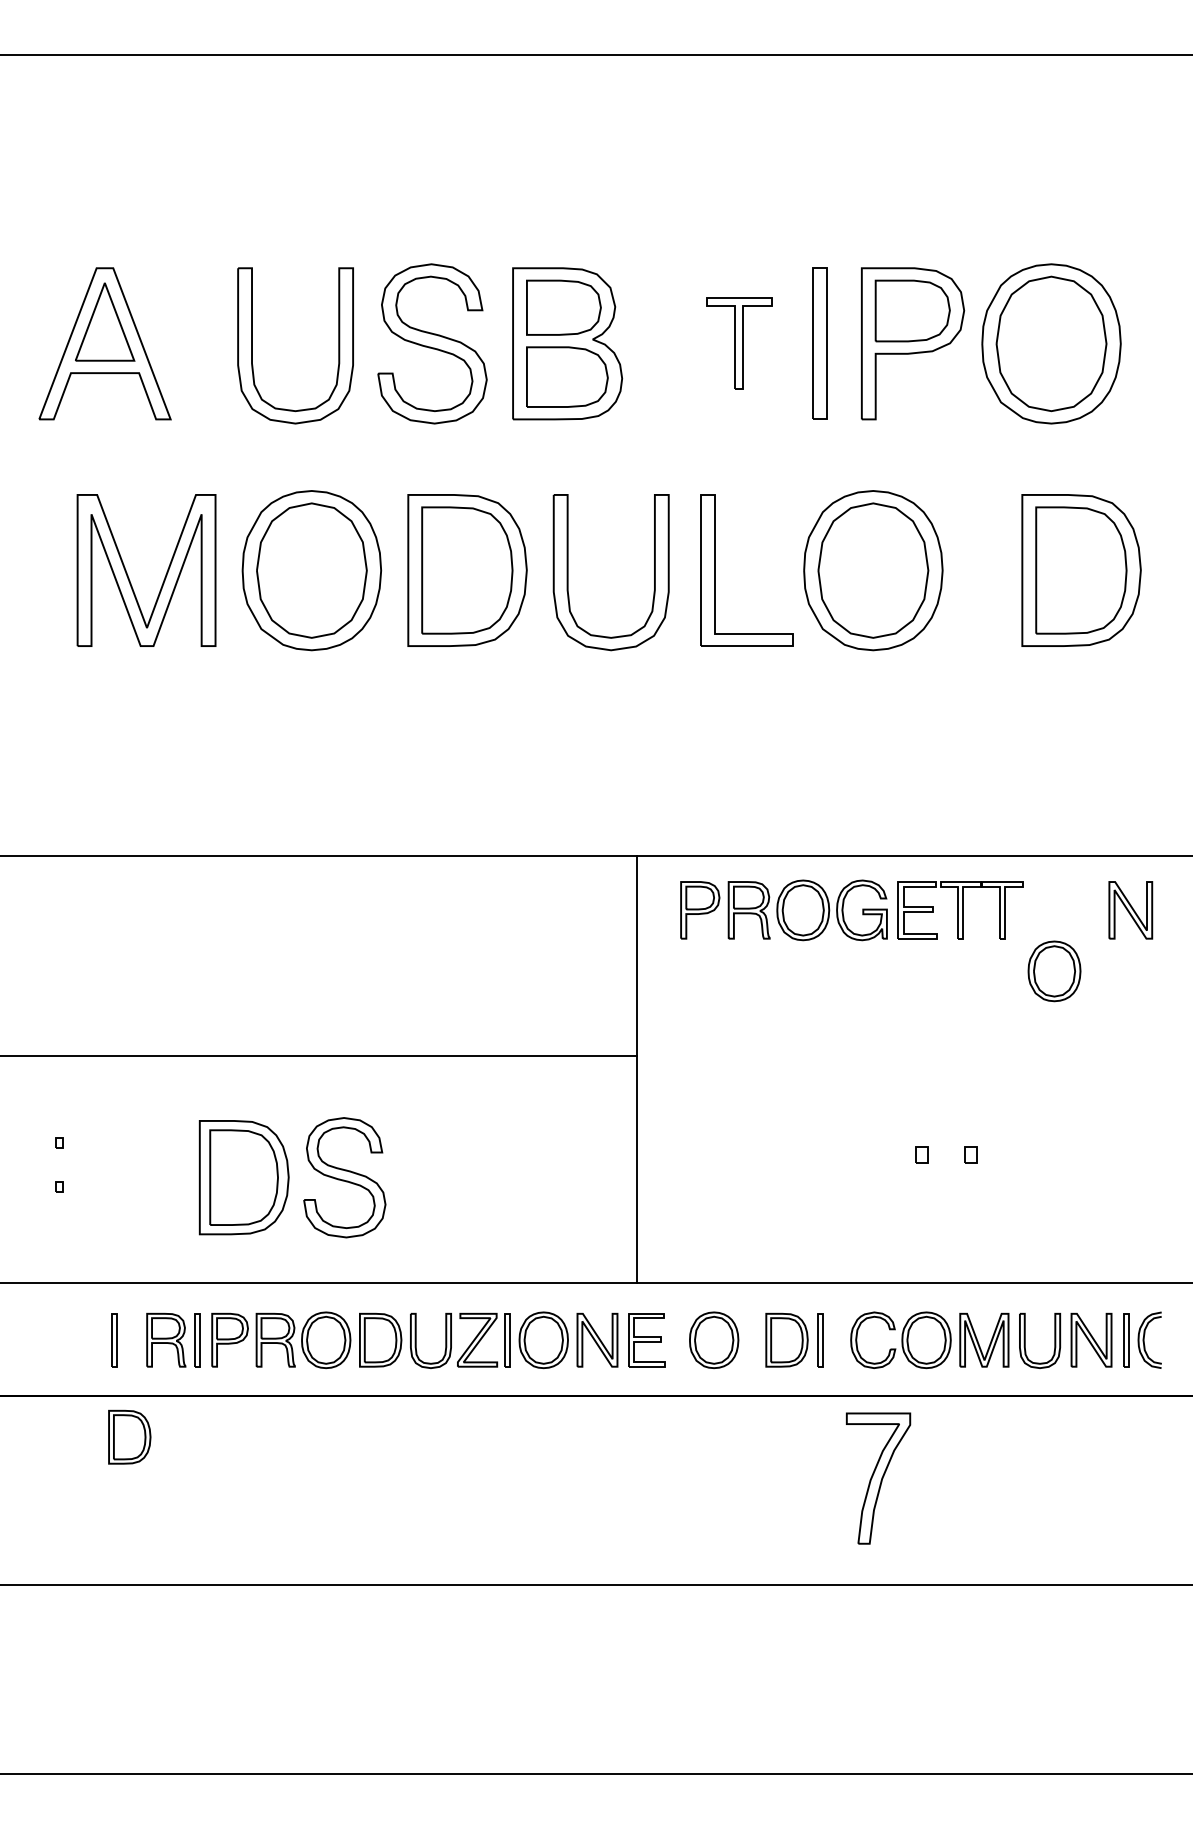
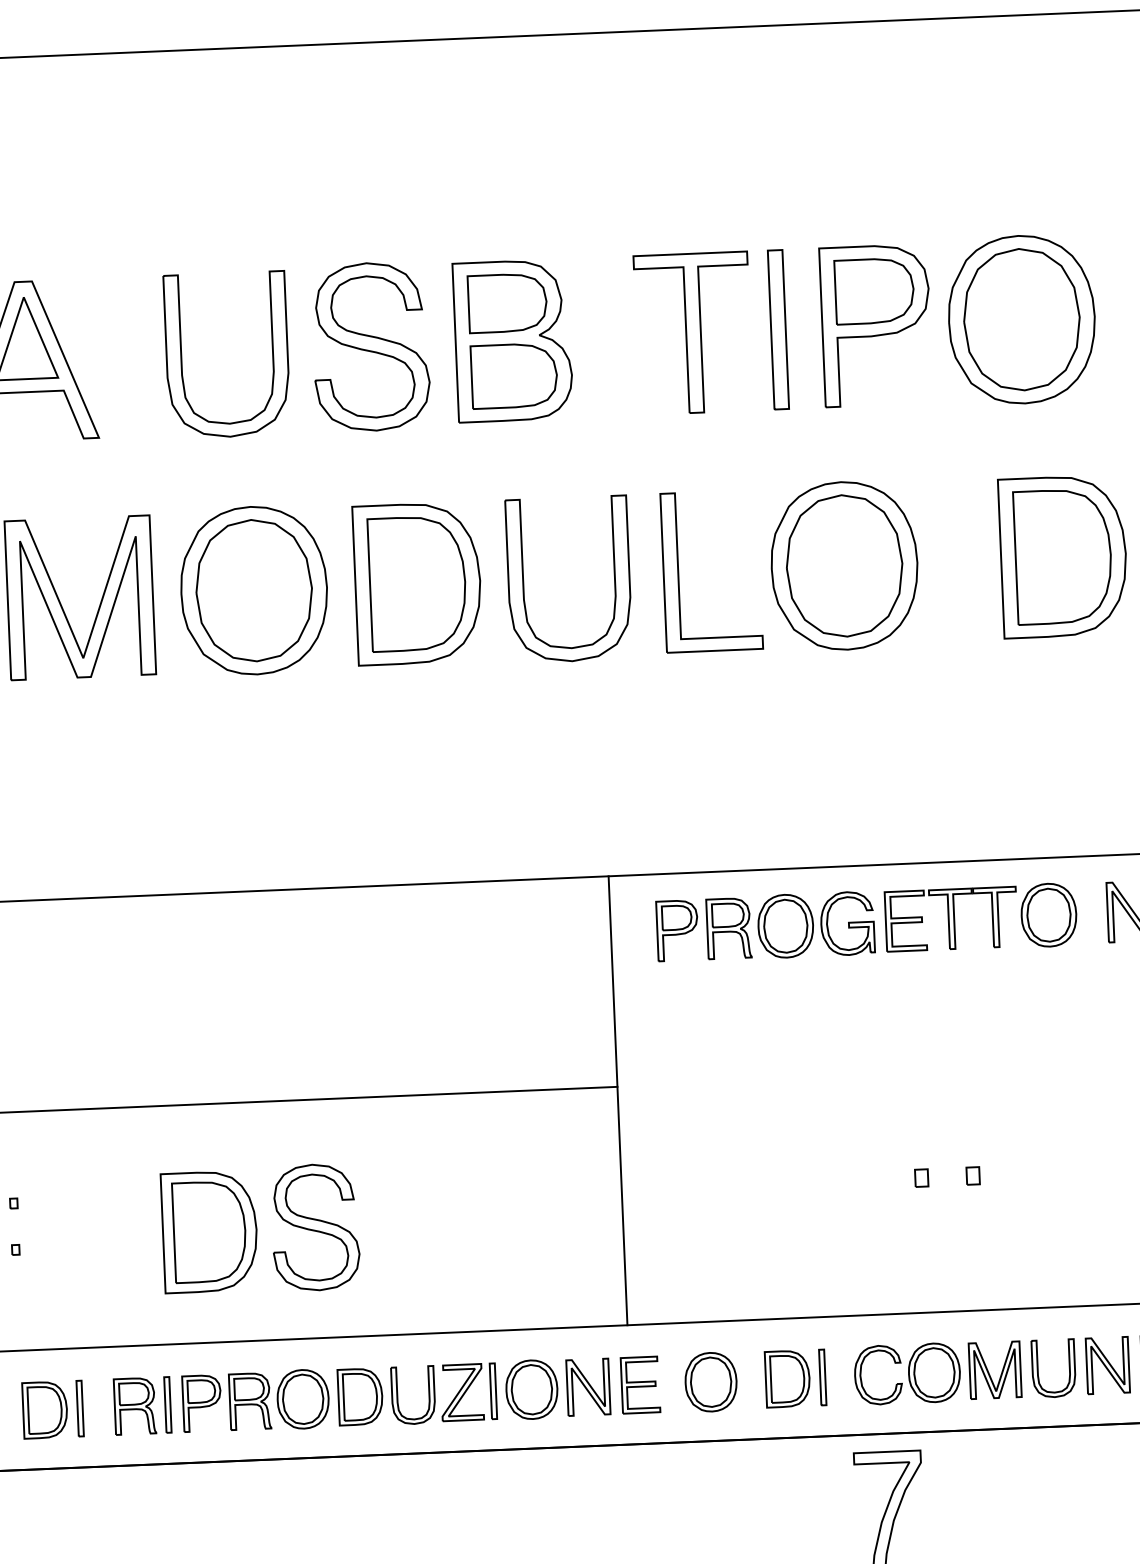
part: (738, 343) -> (692, 333), size x1.67
part: (1054, 971) -> (1048, 915), moved
part: (129, 1436) -> (44, 1409), moved

